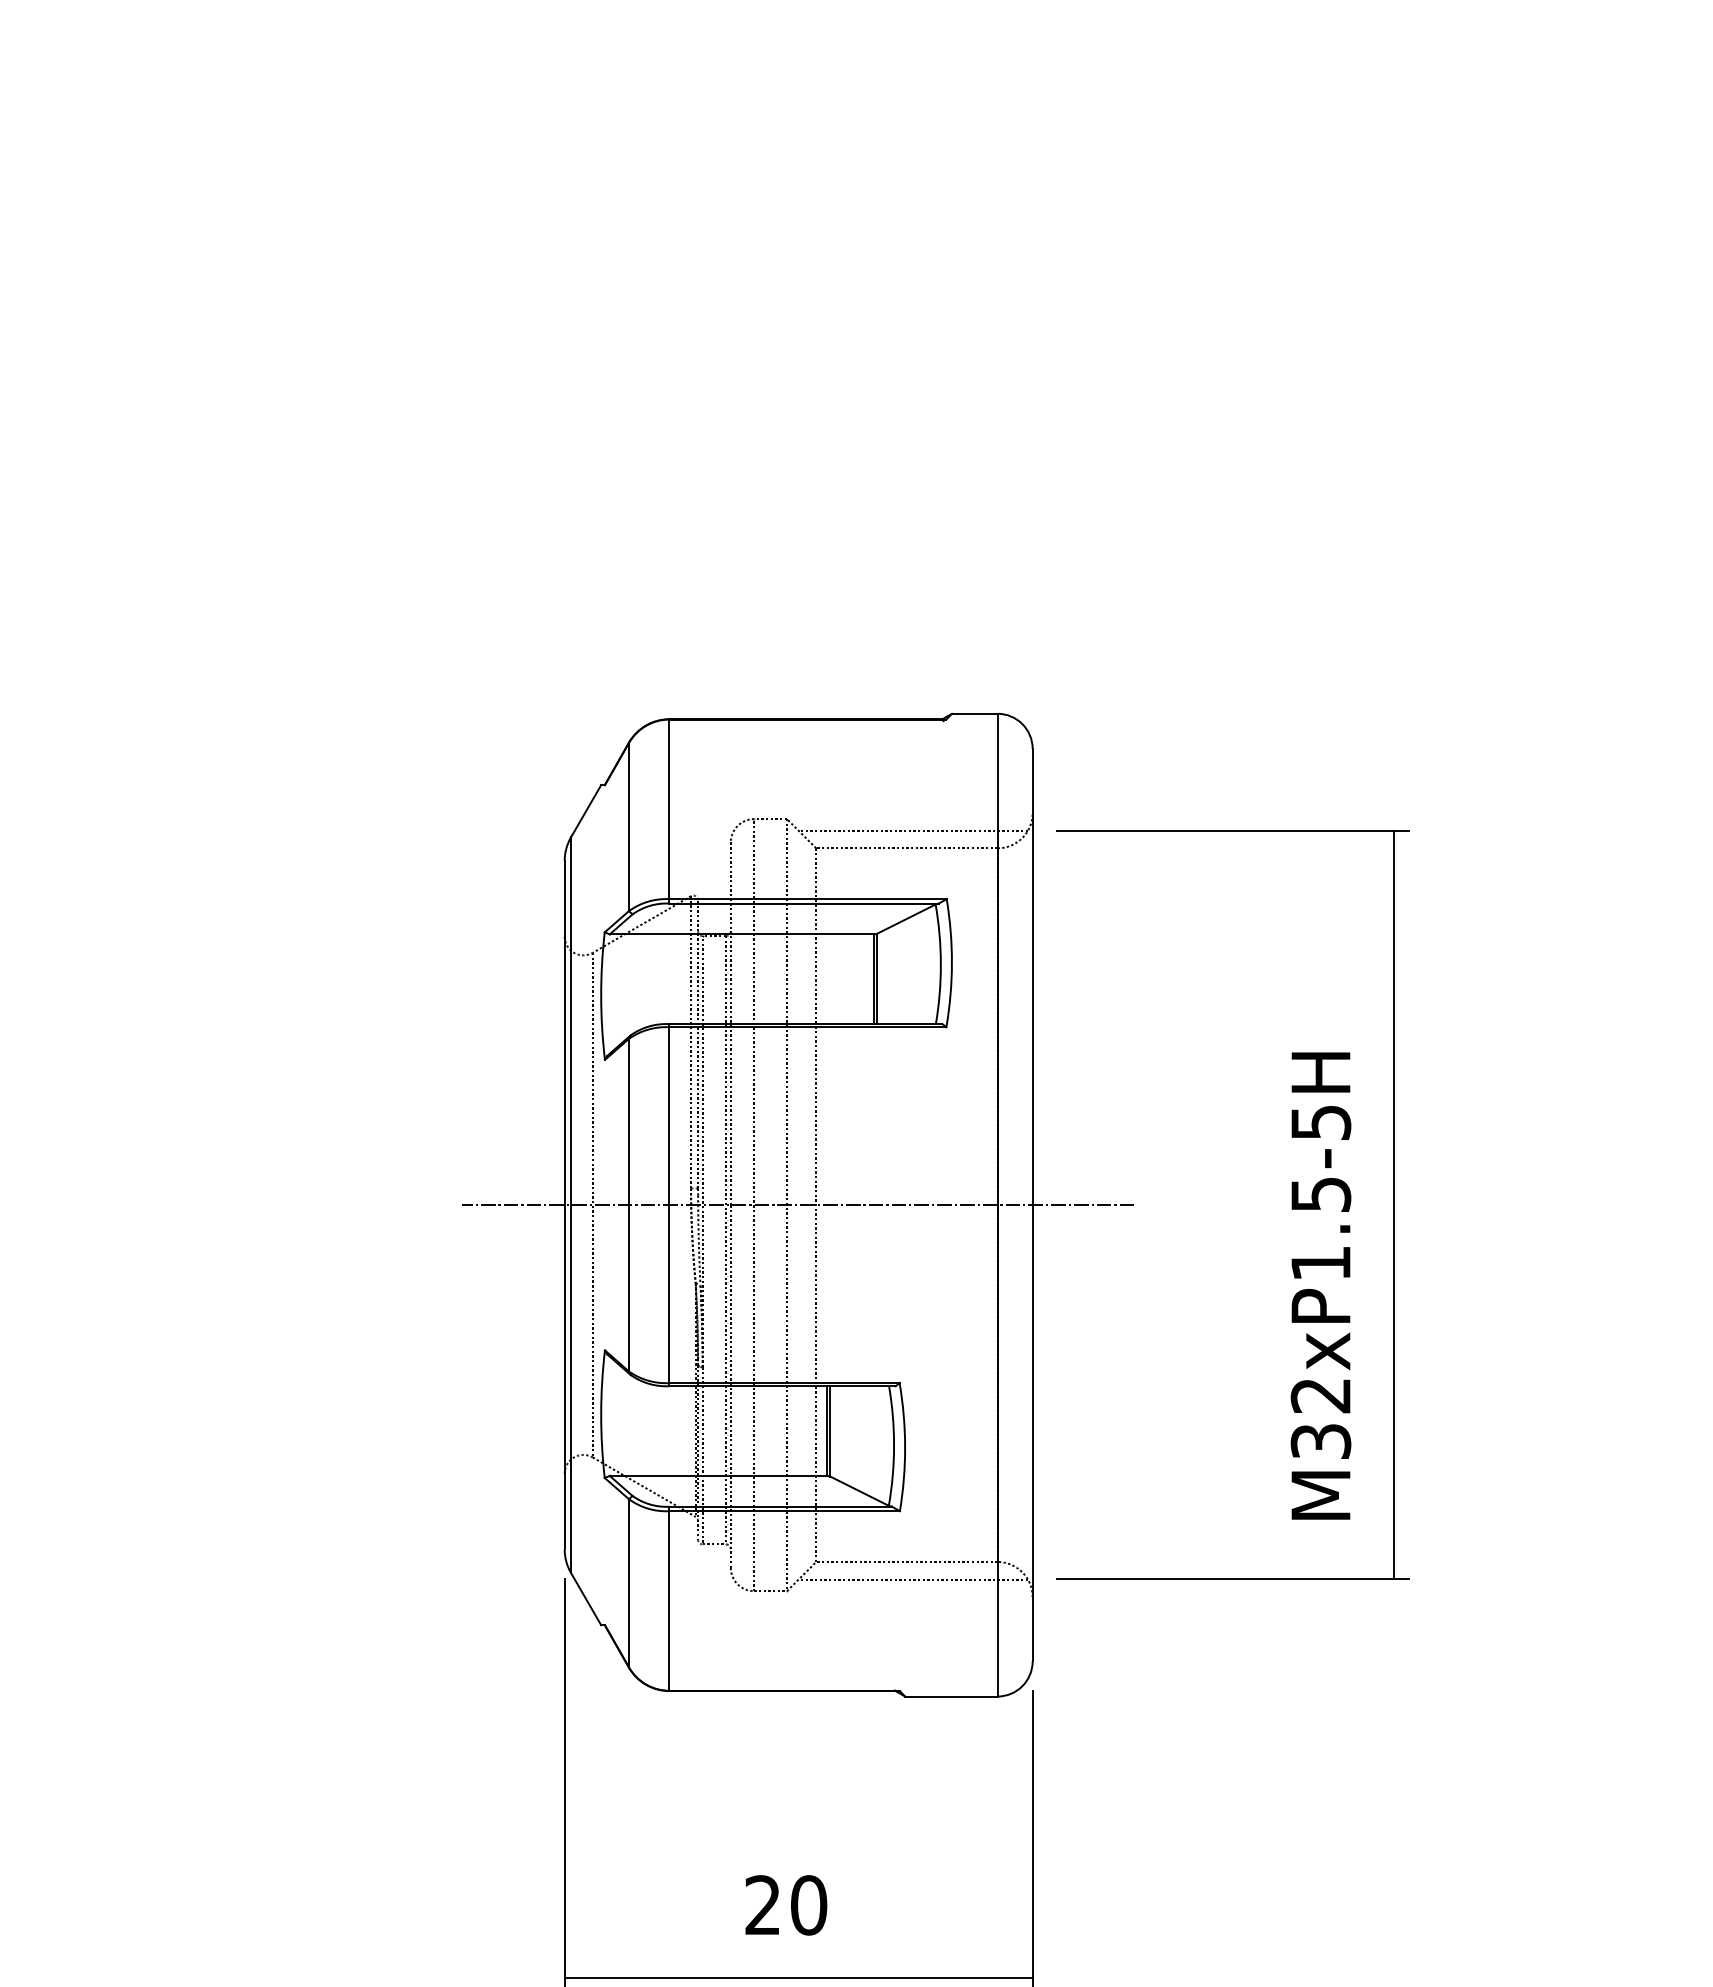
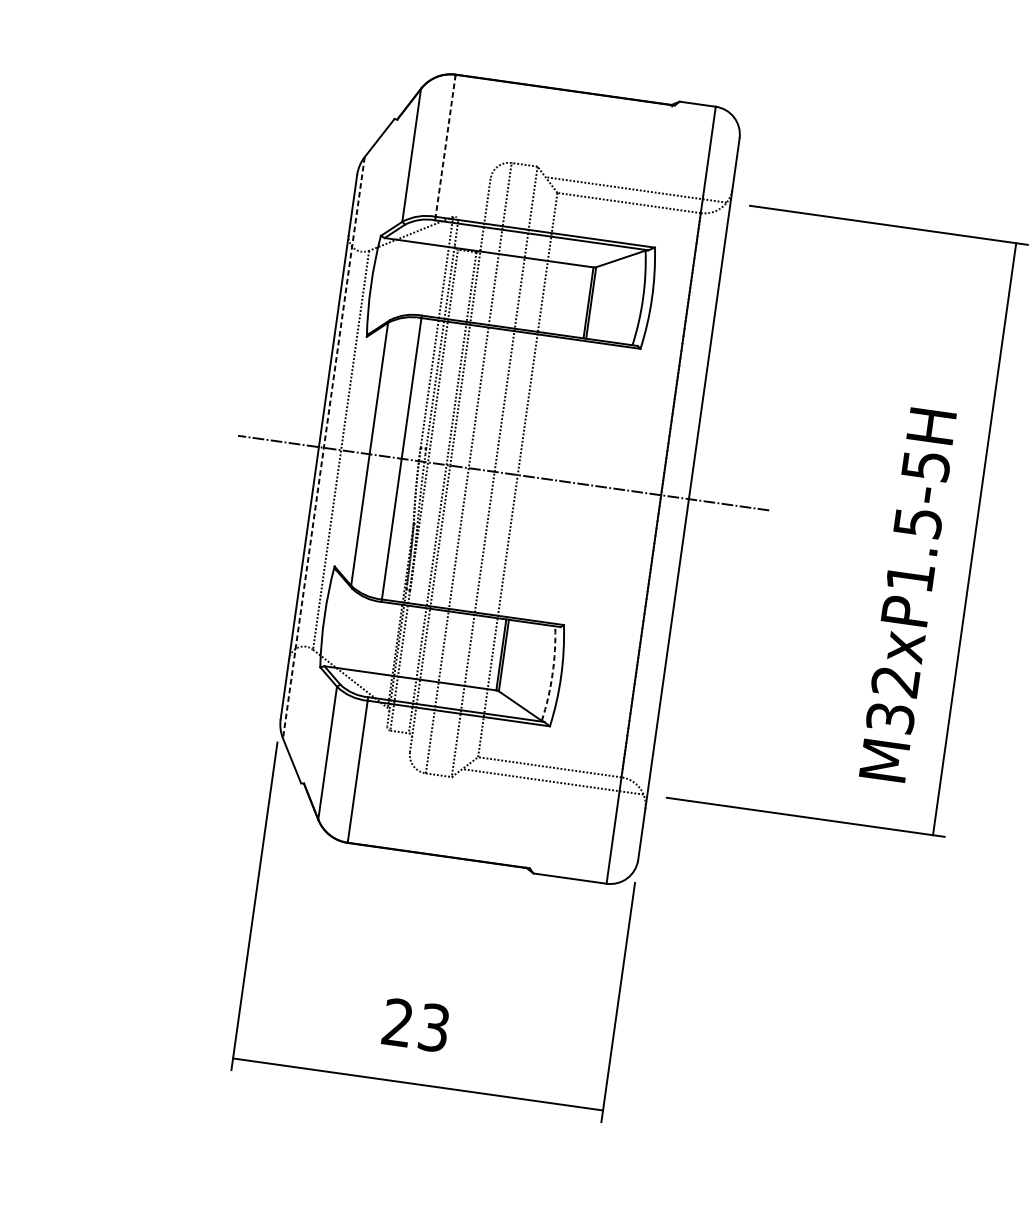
line: (669, 809) -> (445, 145), solid -> dashed
line: (570, 1205) -> (323, 448), solid -> dashed
arc: (894, 1446) -> (552, 674), solid -> dashed
text: (809, 1905) -> (434, 1028), 20 -> 23

